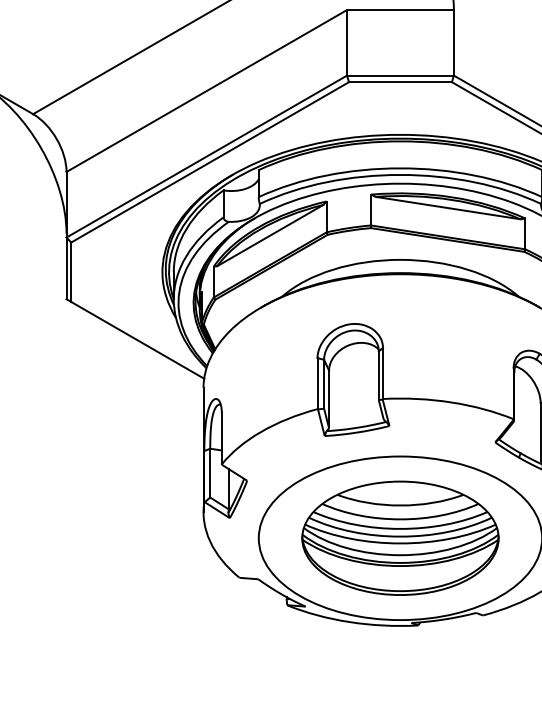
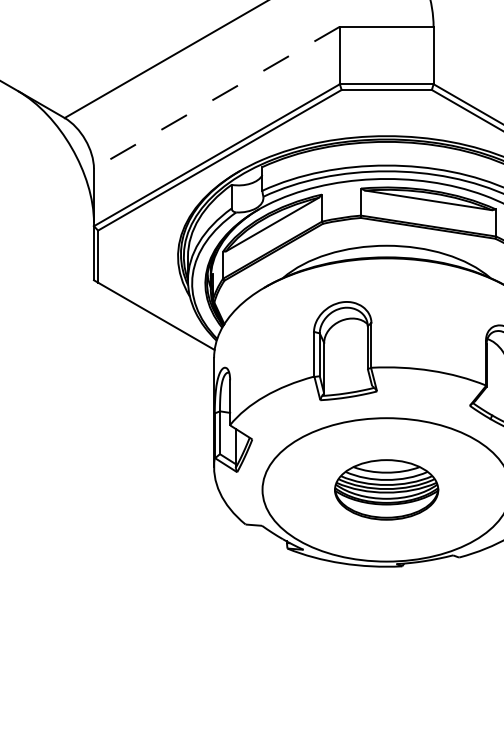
line: (206, 90) -> (216, 97), solid -> dashed
part: (400, 537) -> (386, 489), size x0.6

